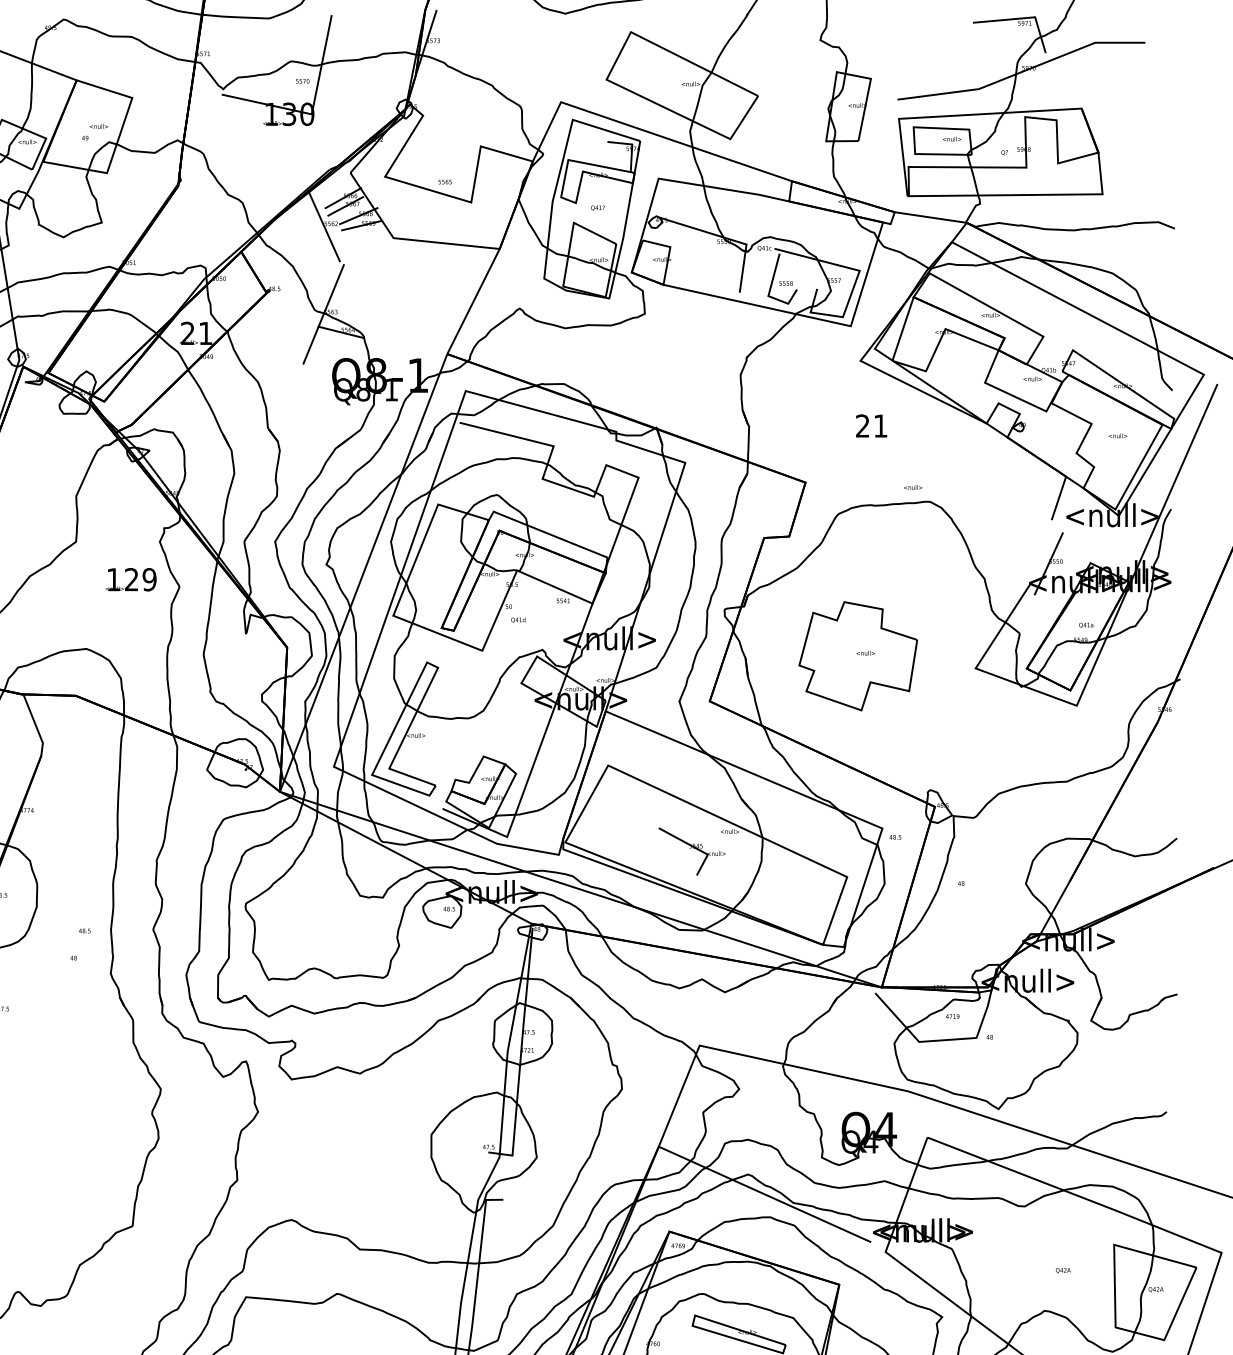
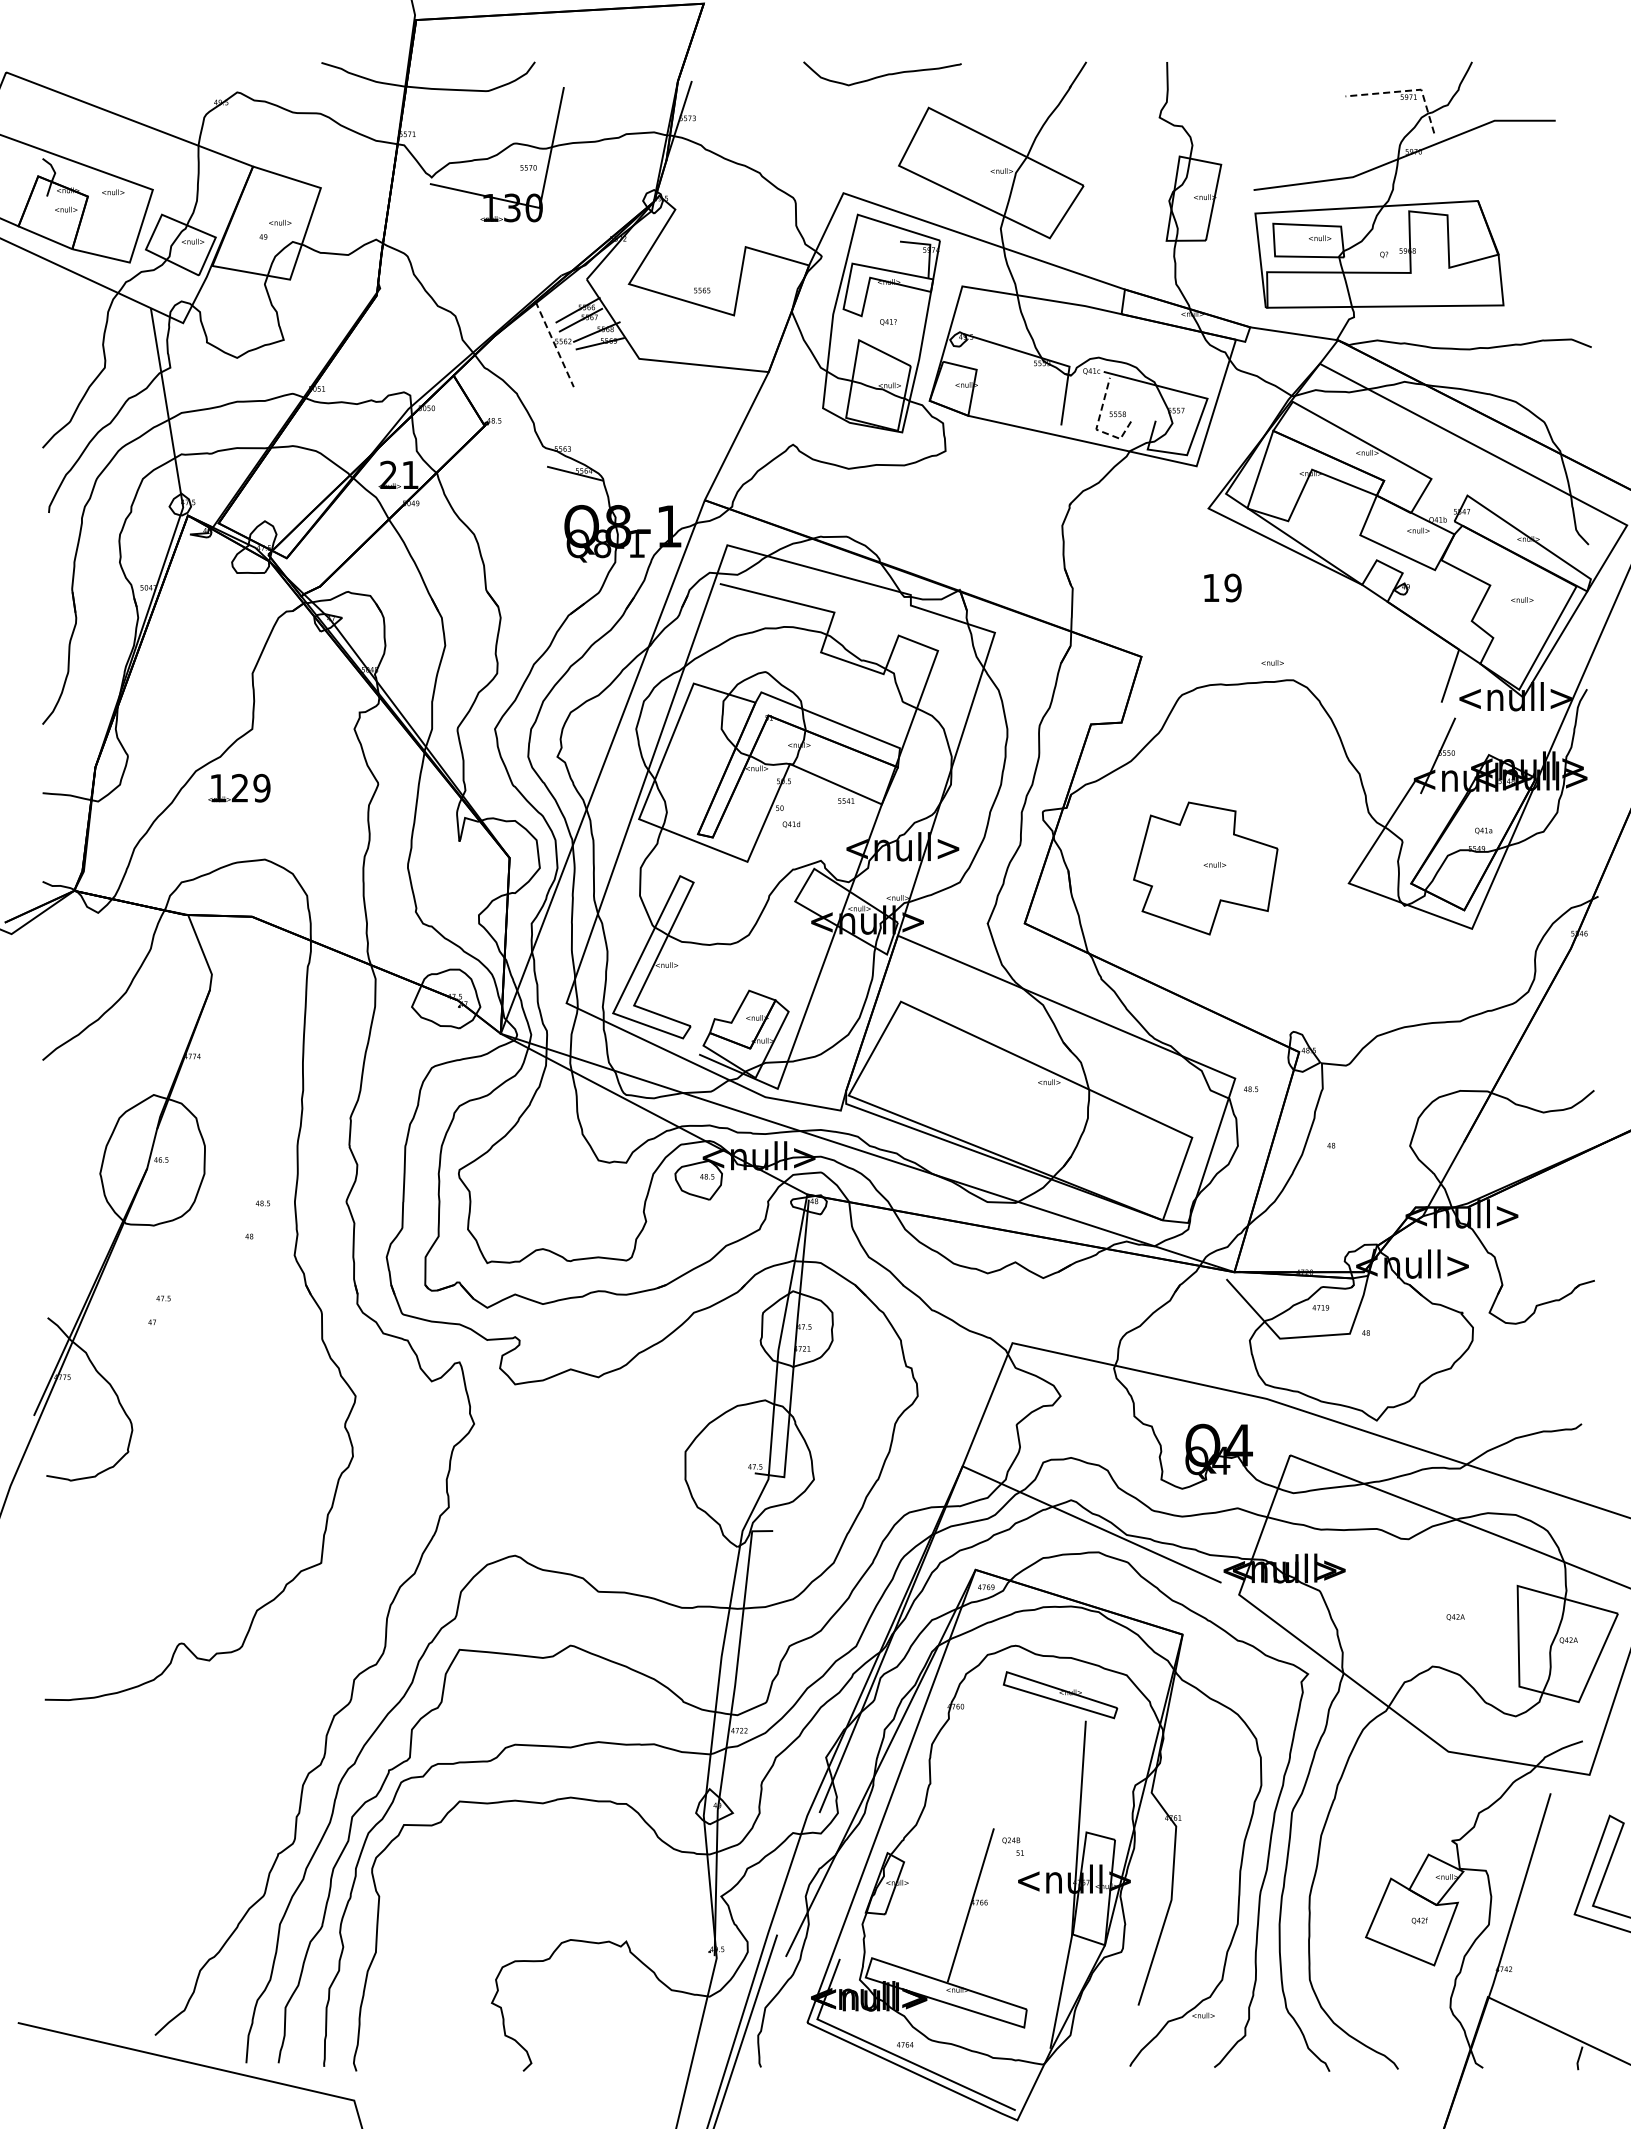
line: (1022, 17) -> (1406, 90), solid -> dashed
line: (323, 226) -> (554, 344), solid -> dashed
line: (769, 293) -> (1097, 426), solid -> dashed
line: (323, 314) -> (553, 451), removed
text: (872, 425) -> (1222, 587), 21 -> 19
text: (131, 579) -> (239, 788), moved
part: (692, 851) -> (1003, 1106), removed

